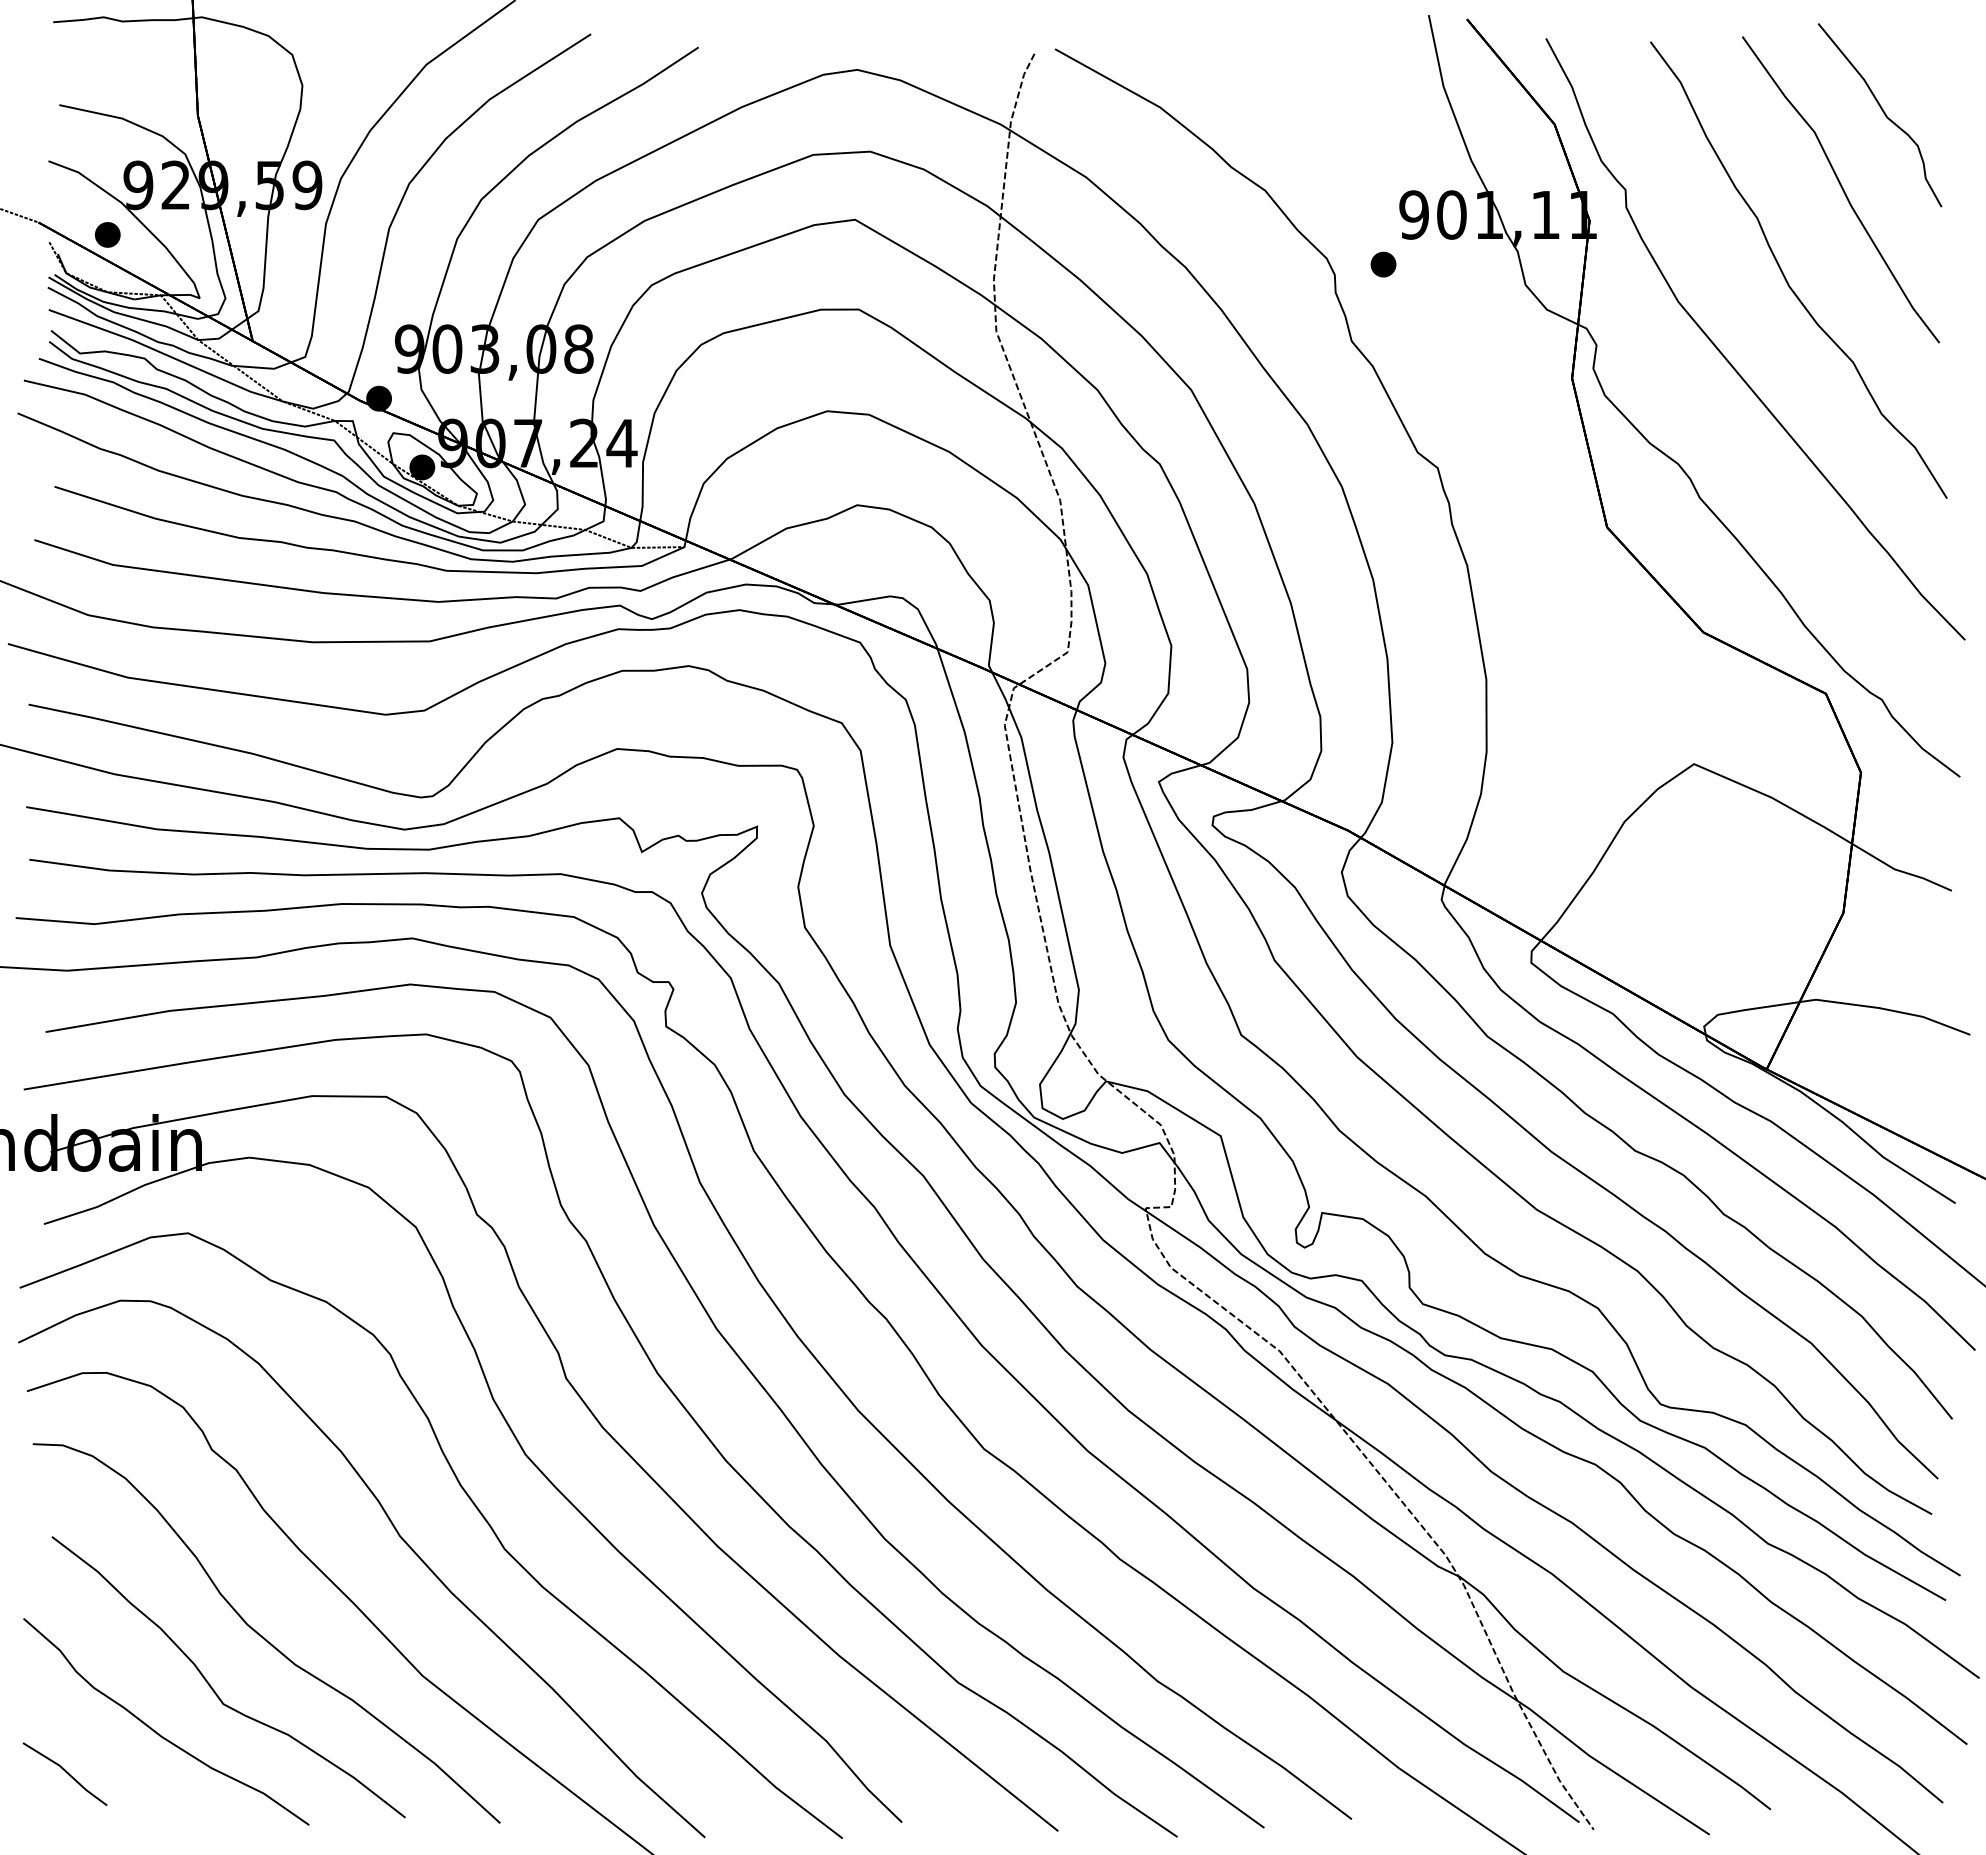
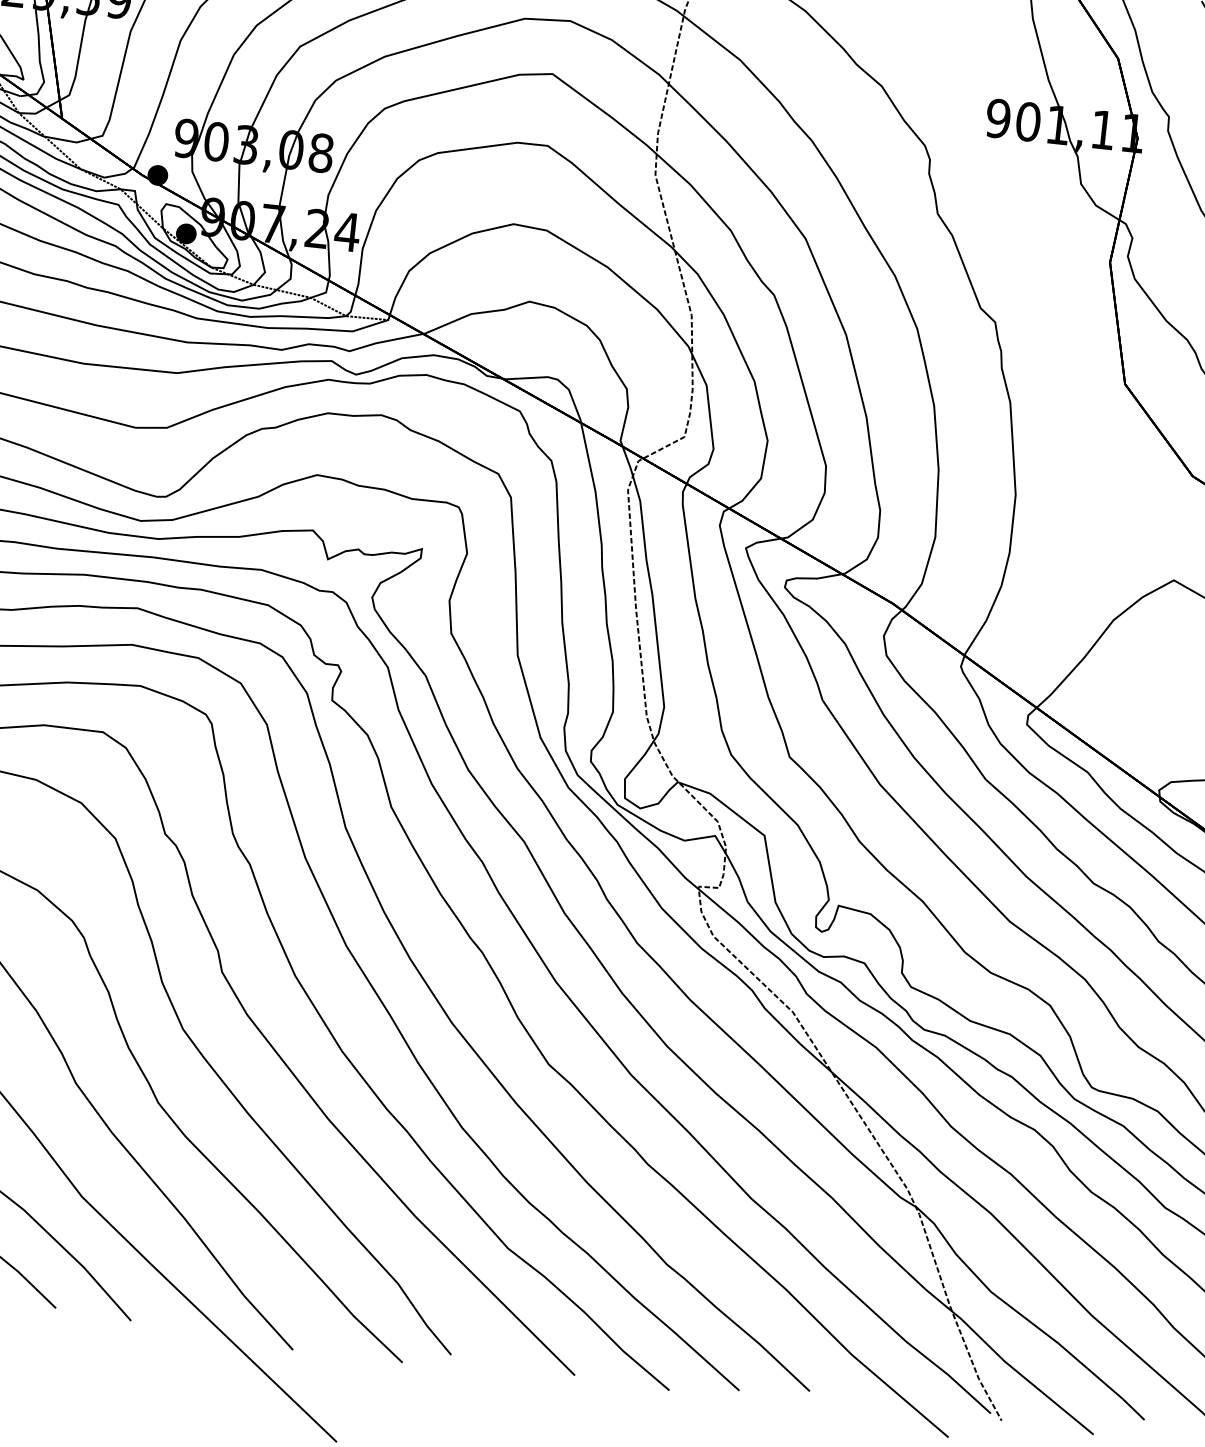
part: (1383, 264) -> (969, 155), removed

